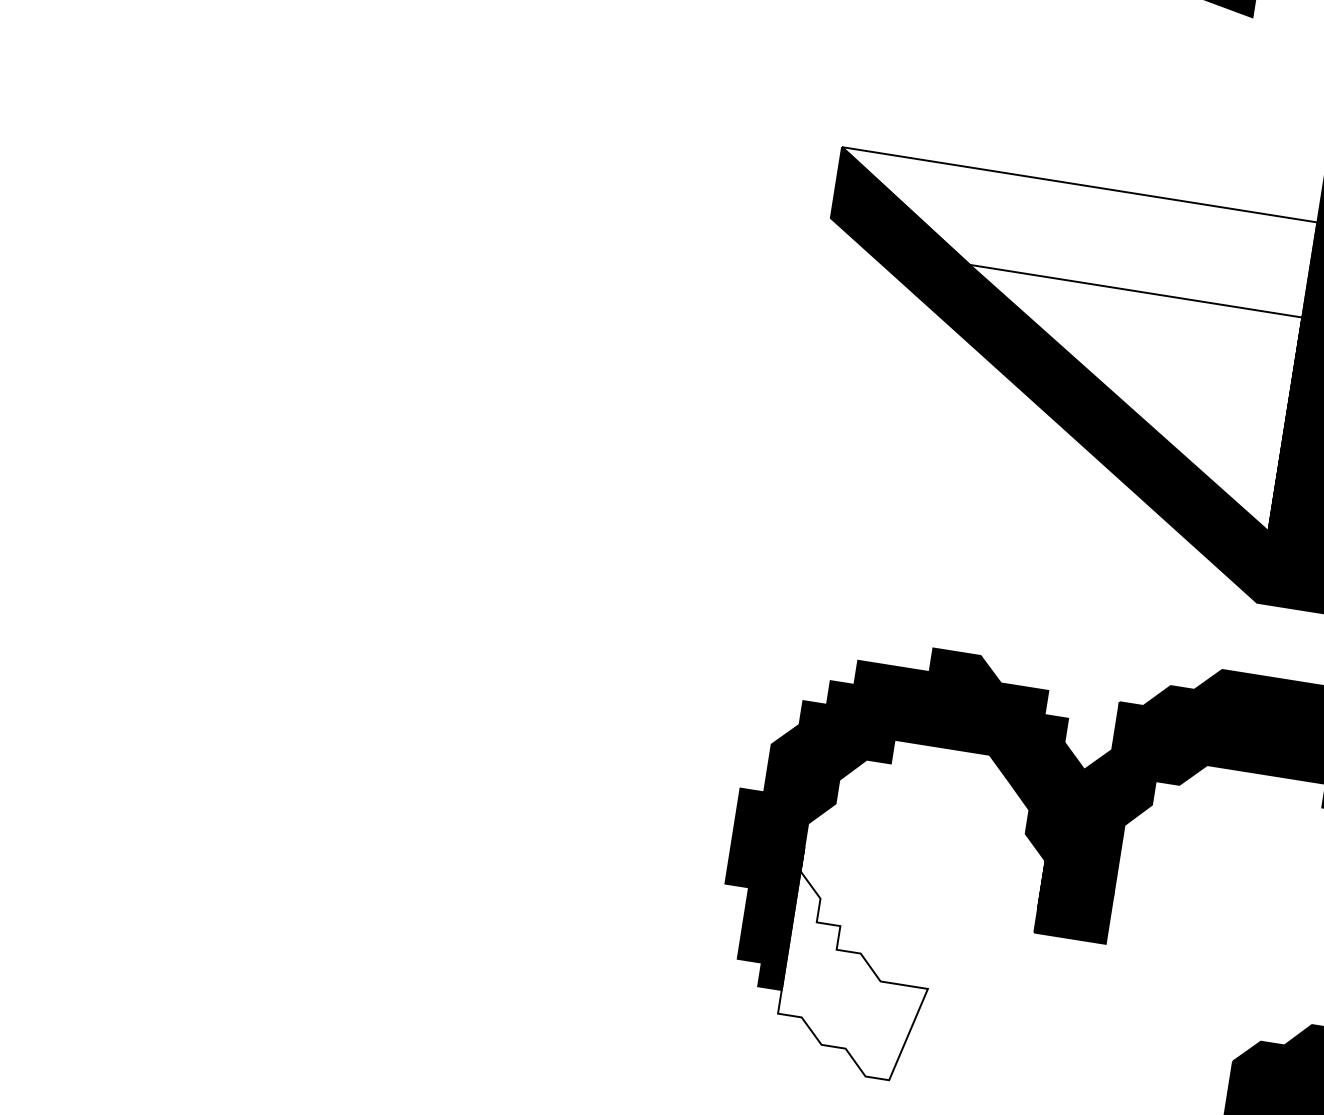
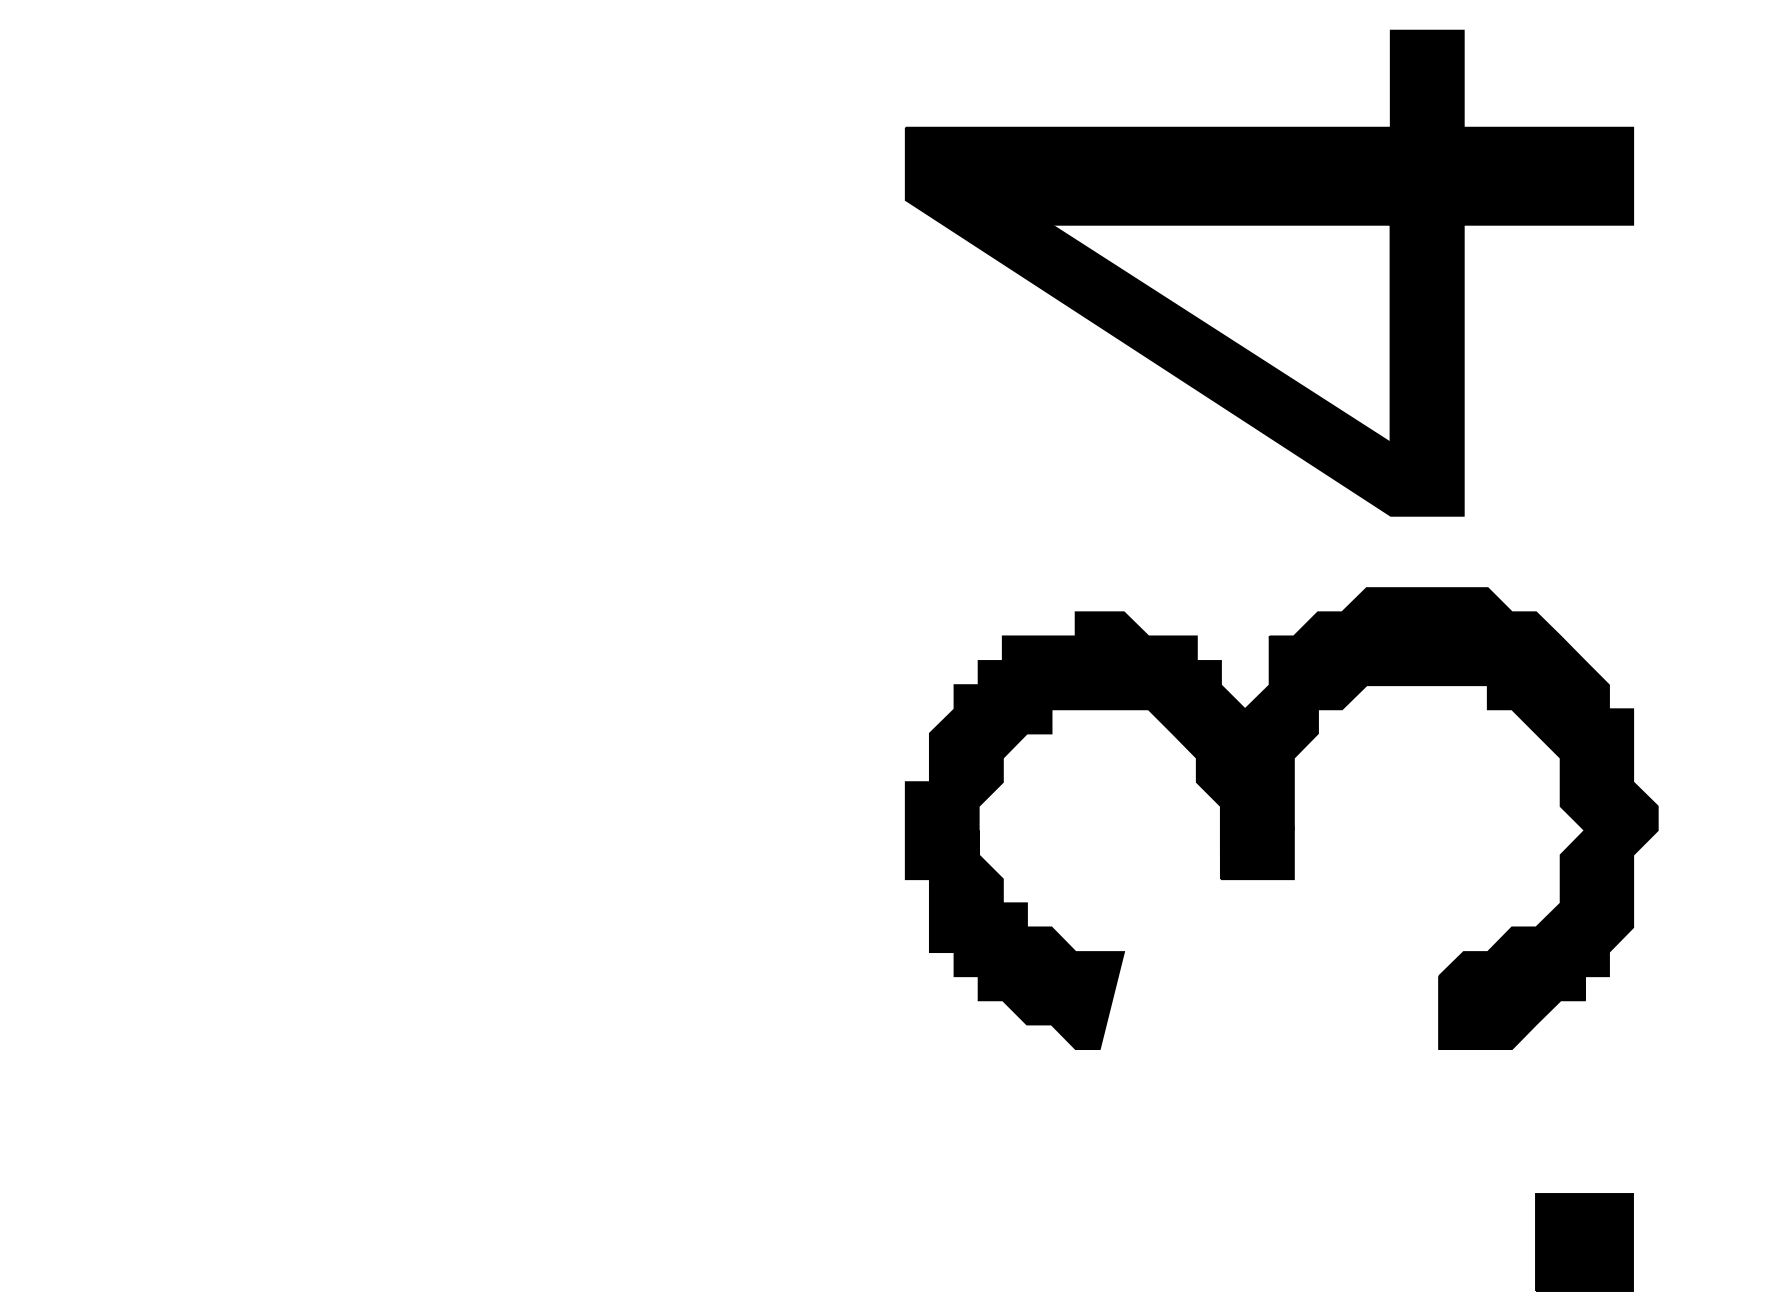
fill: (1054, 338) -> (1147, 284), added
fill: (857, 965) -> (1050, 939), added

